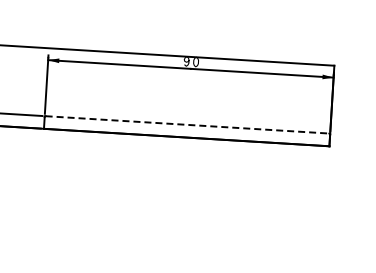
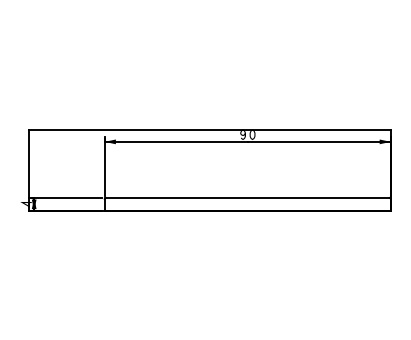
line: (188, 124) -> (248, 197), dashed -> solid

